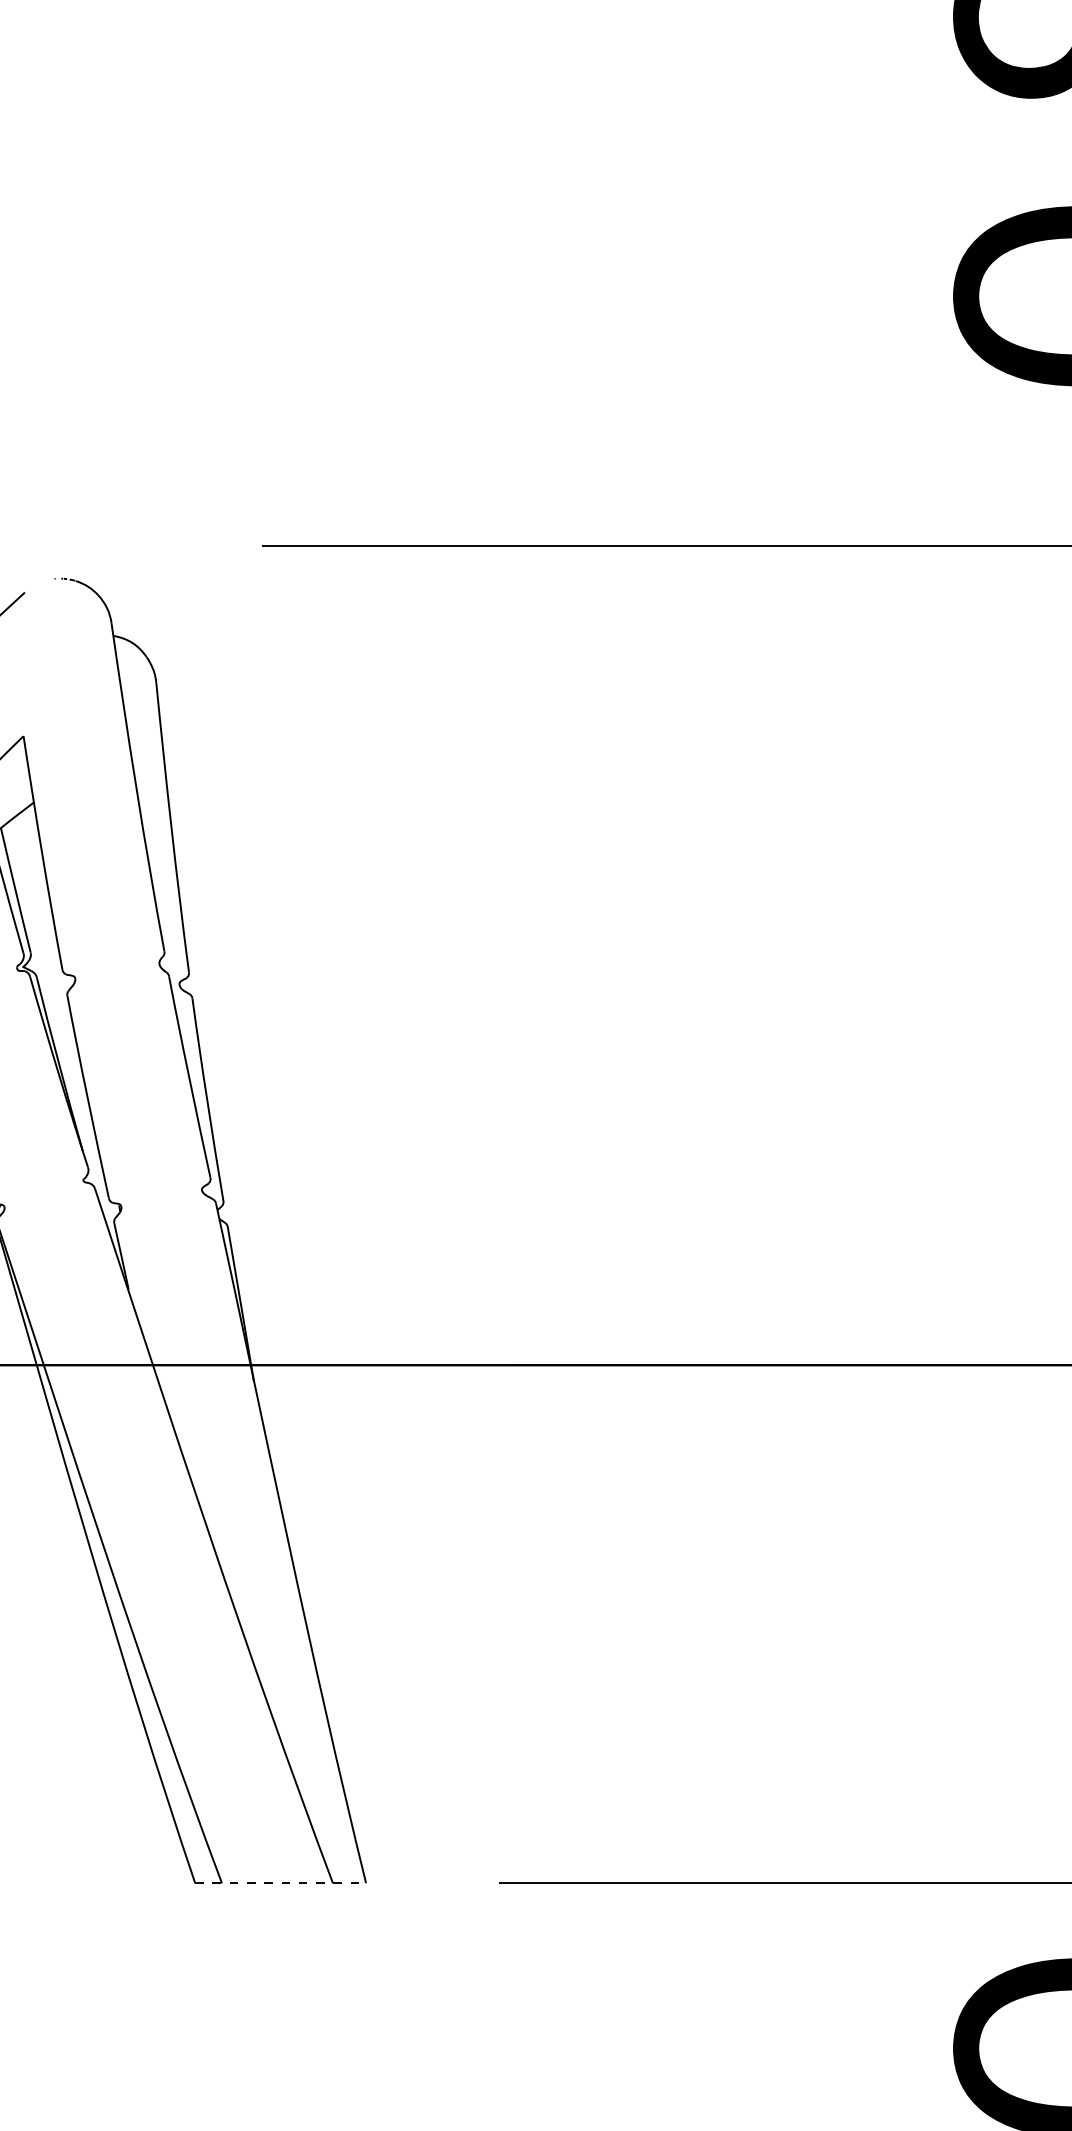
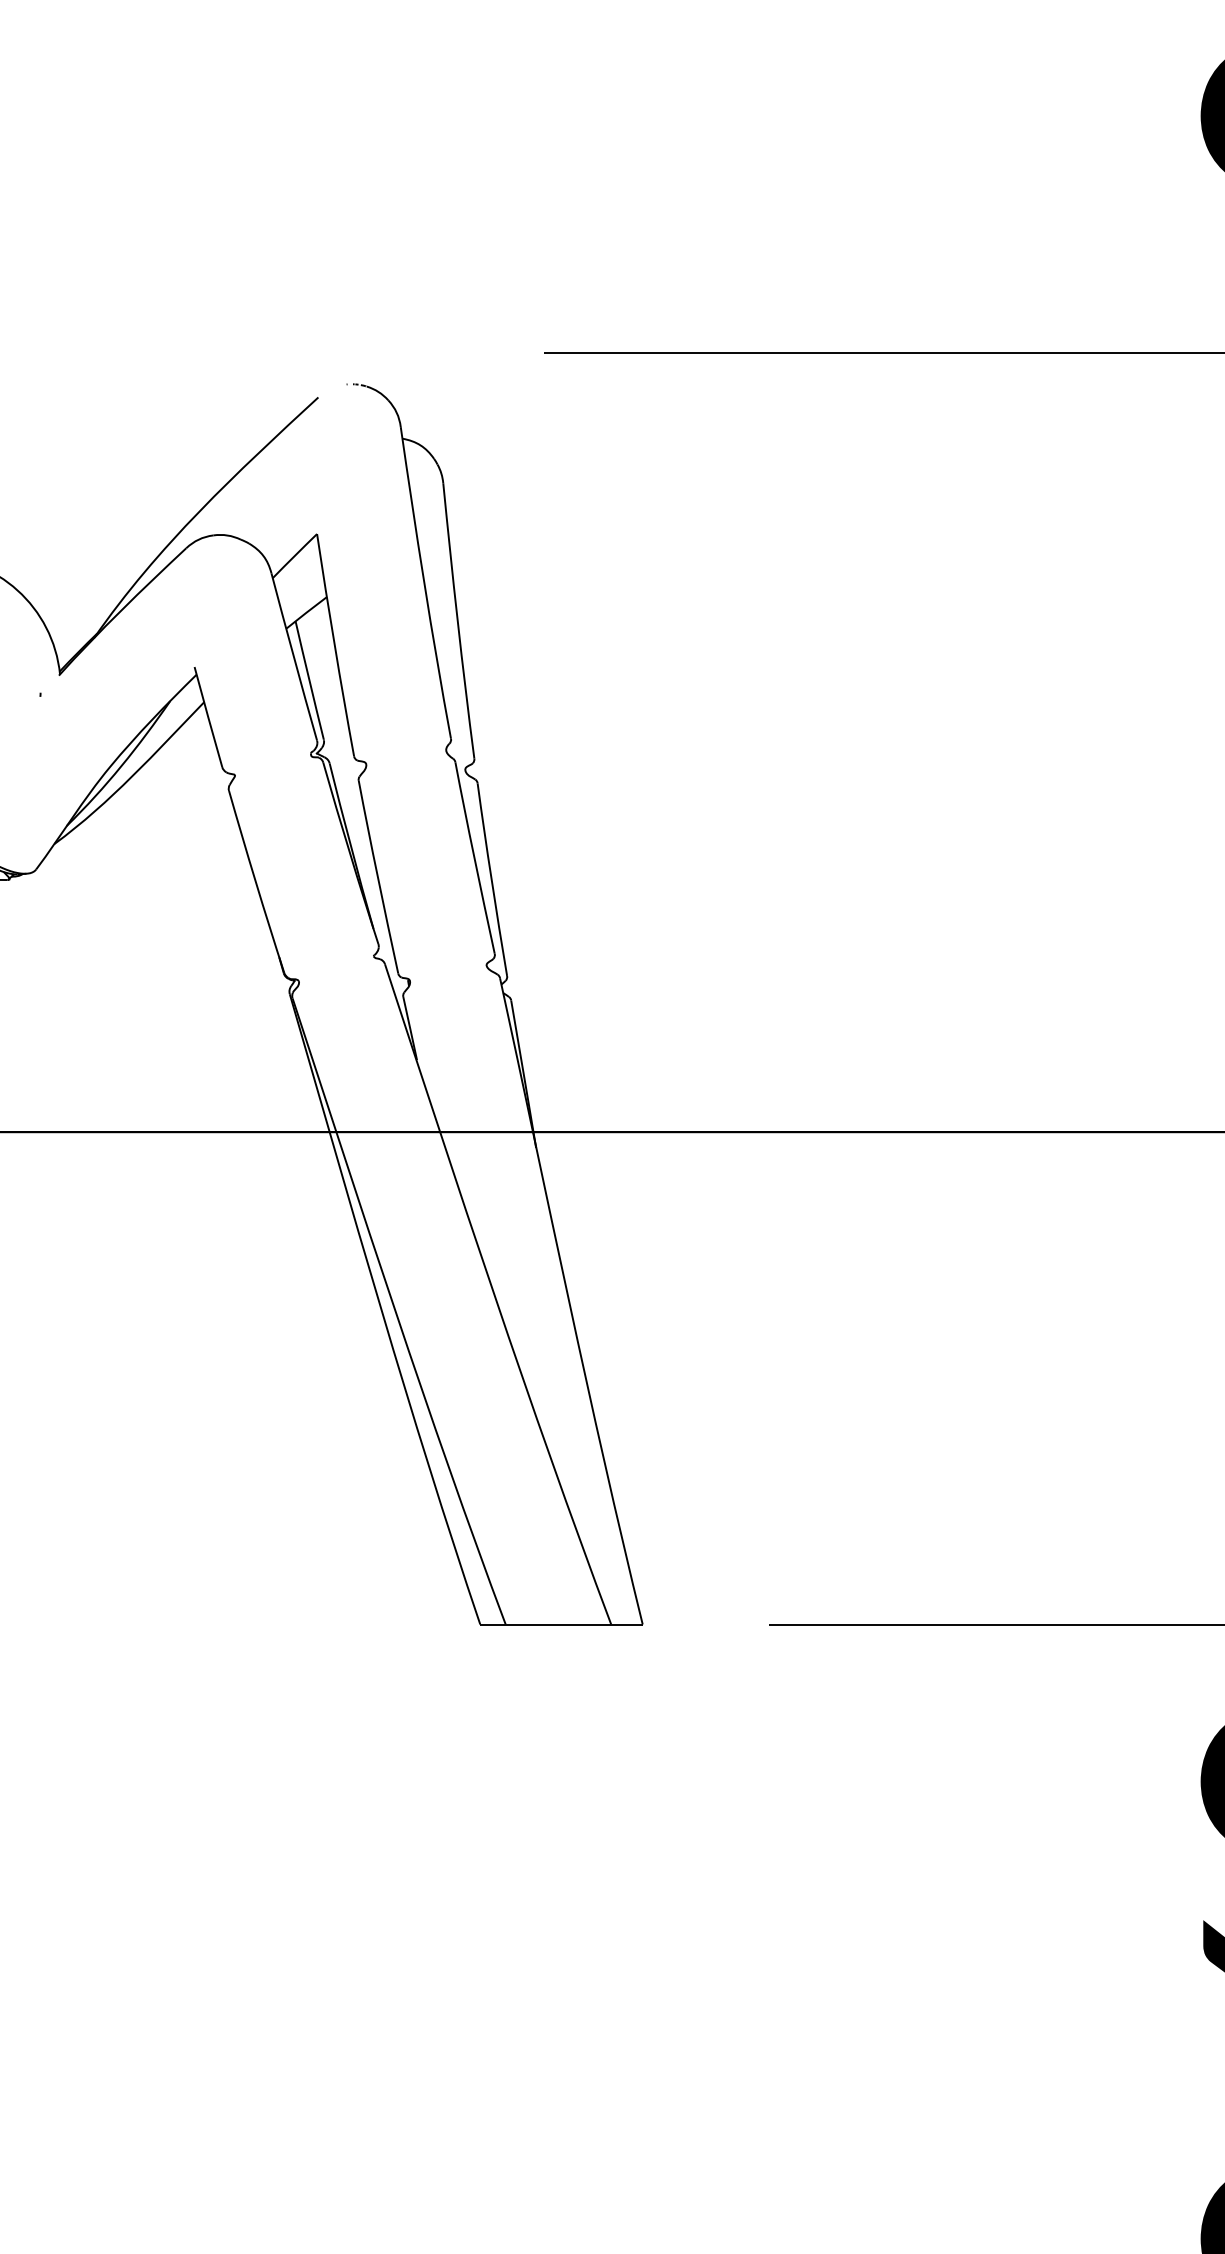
line: (281, 1883) -> (562, 1624), dashed -> solid

